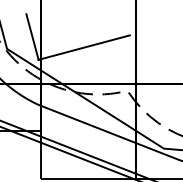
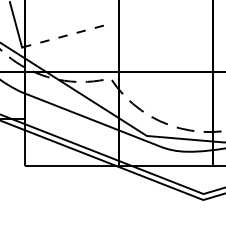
line: (85, 47) -> (68, 35), solid -> dashed

